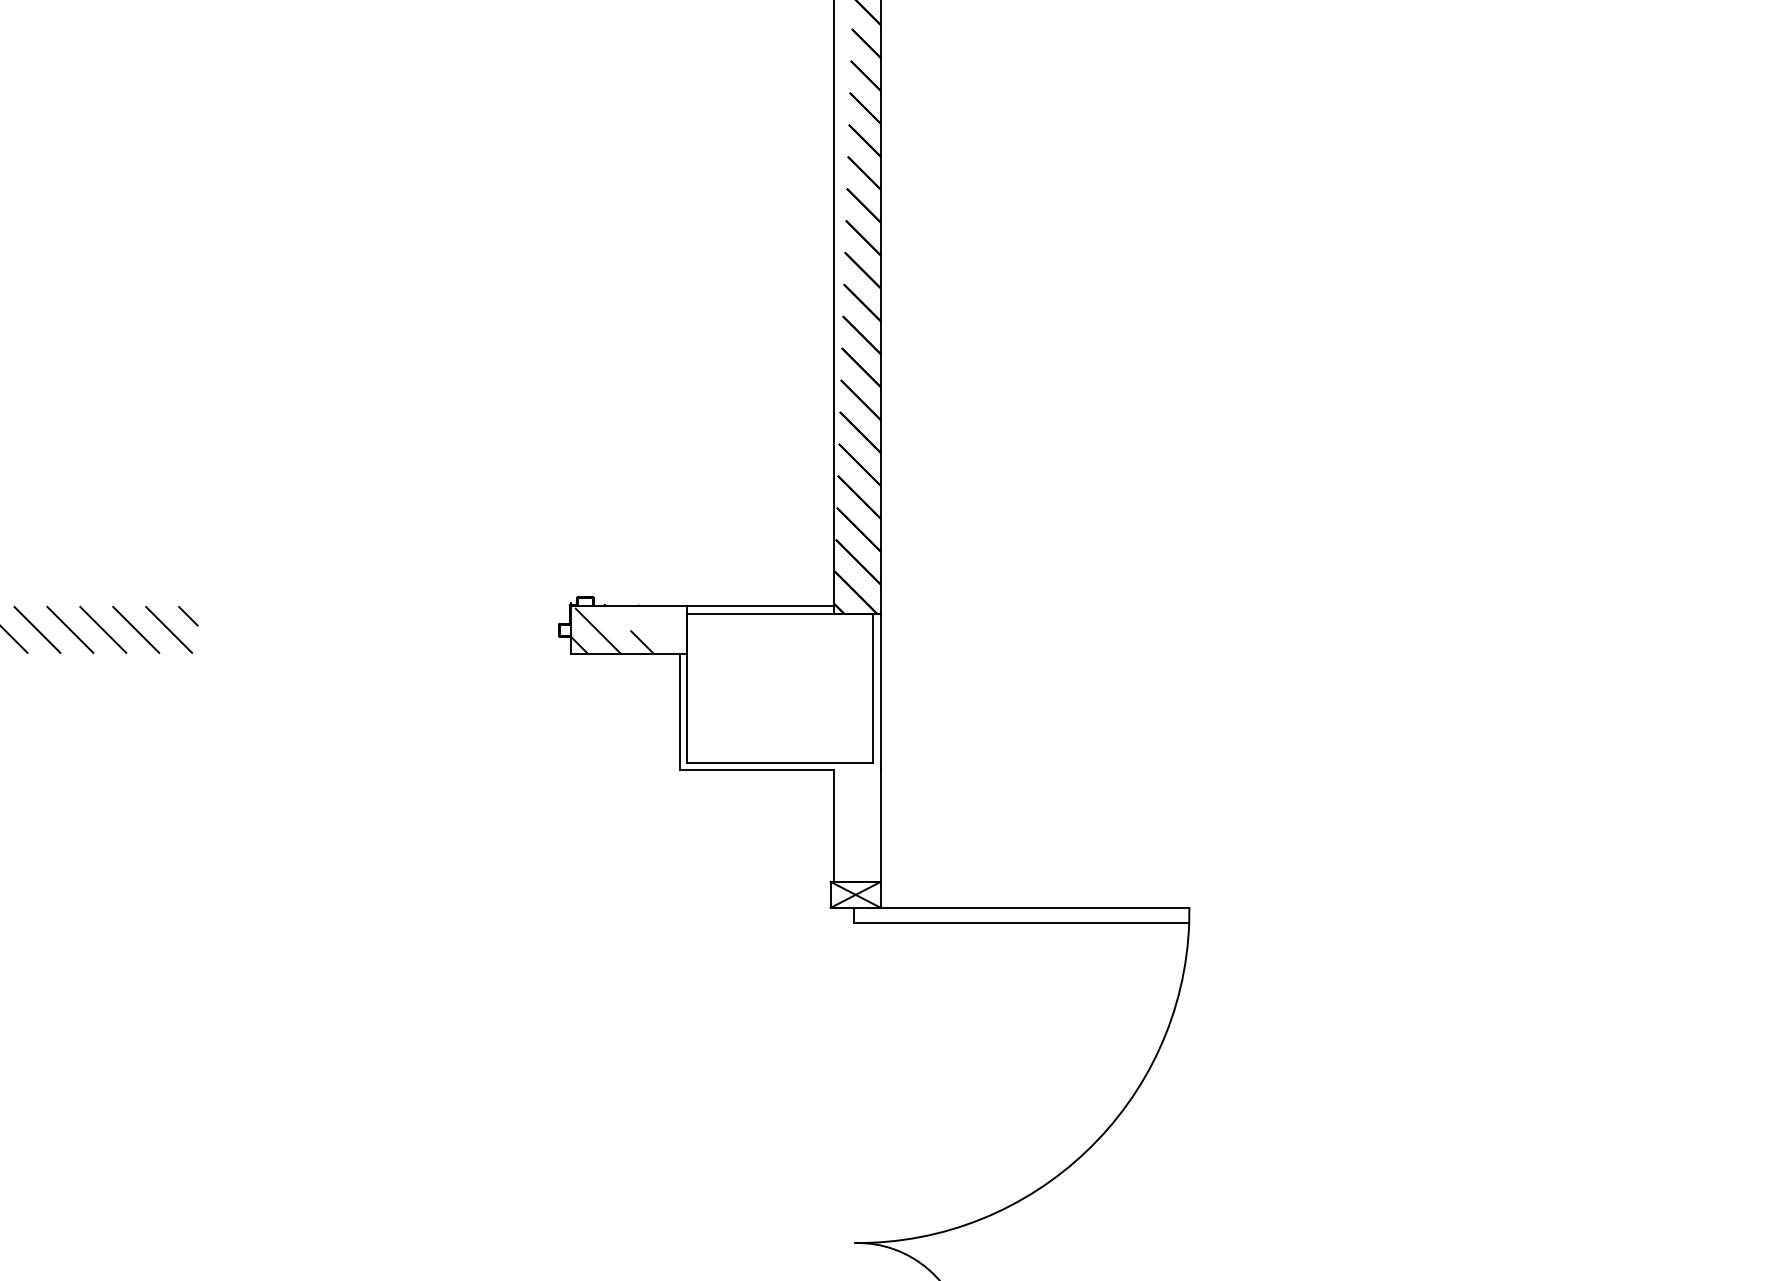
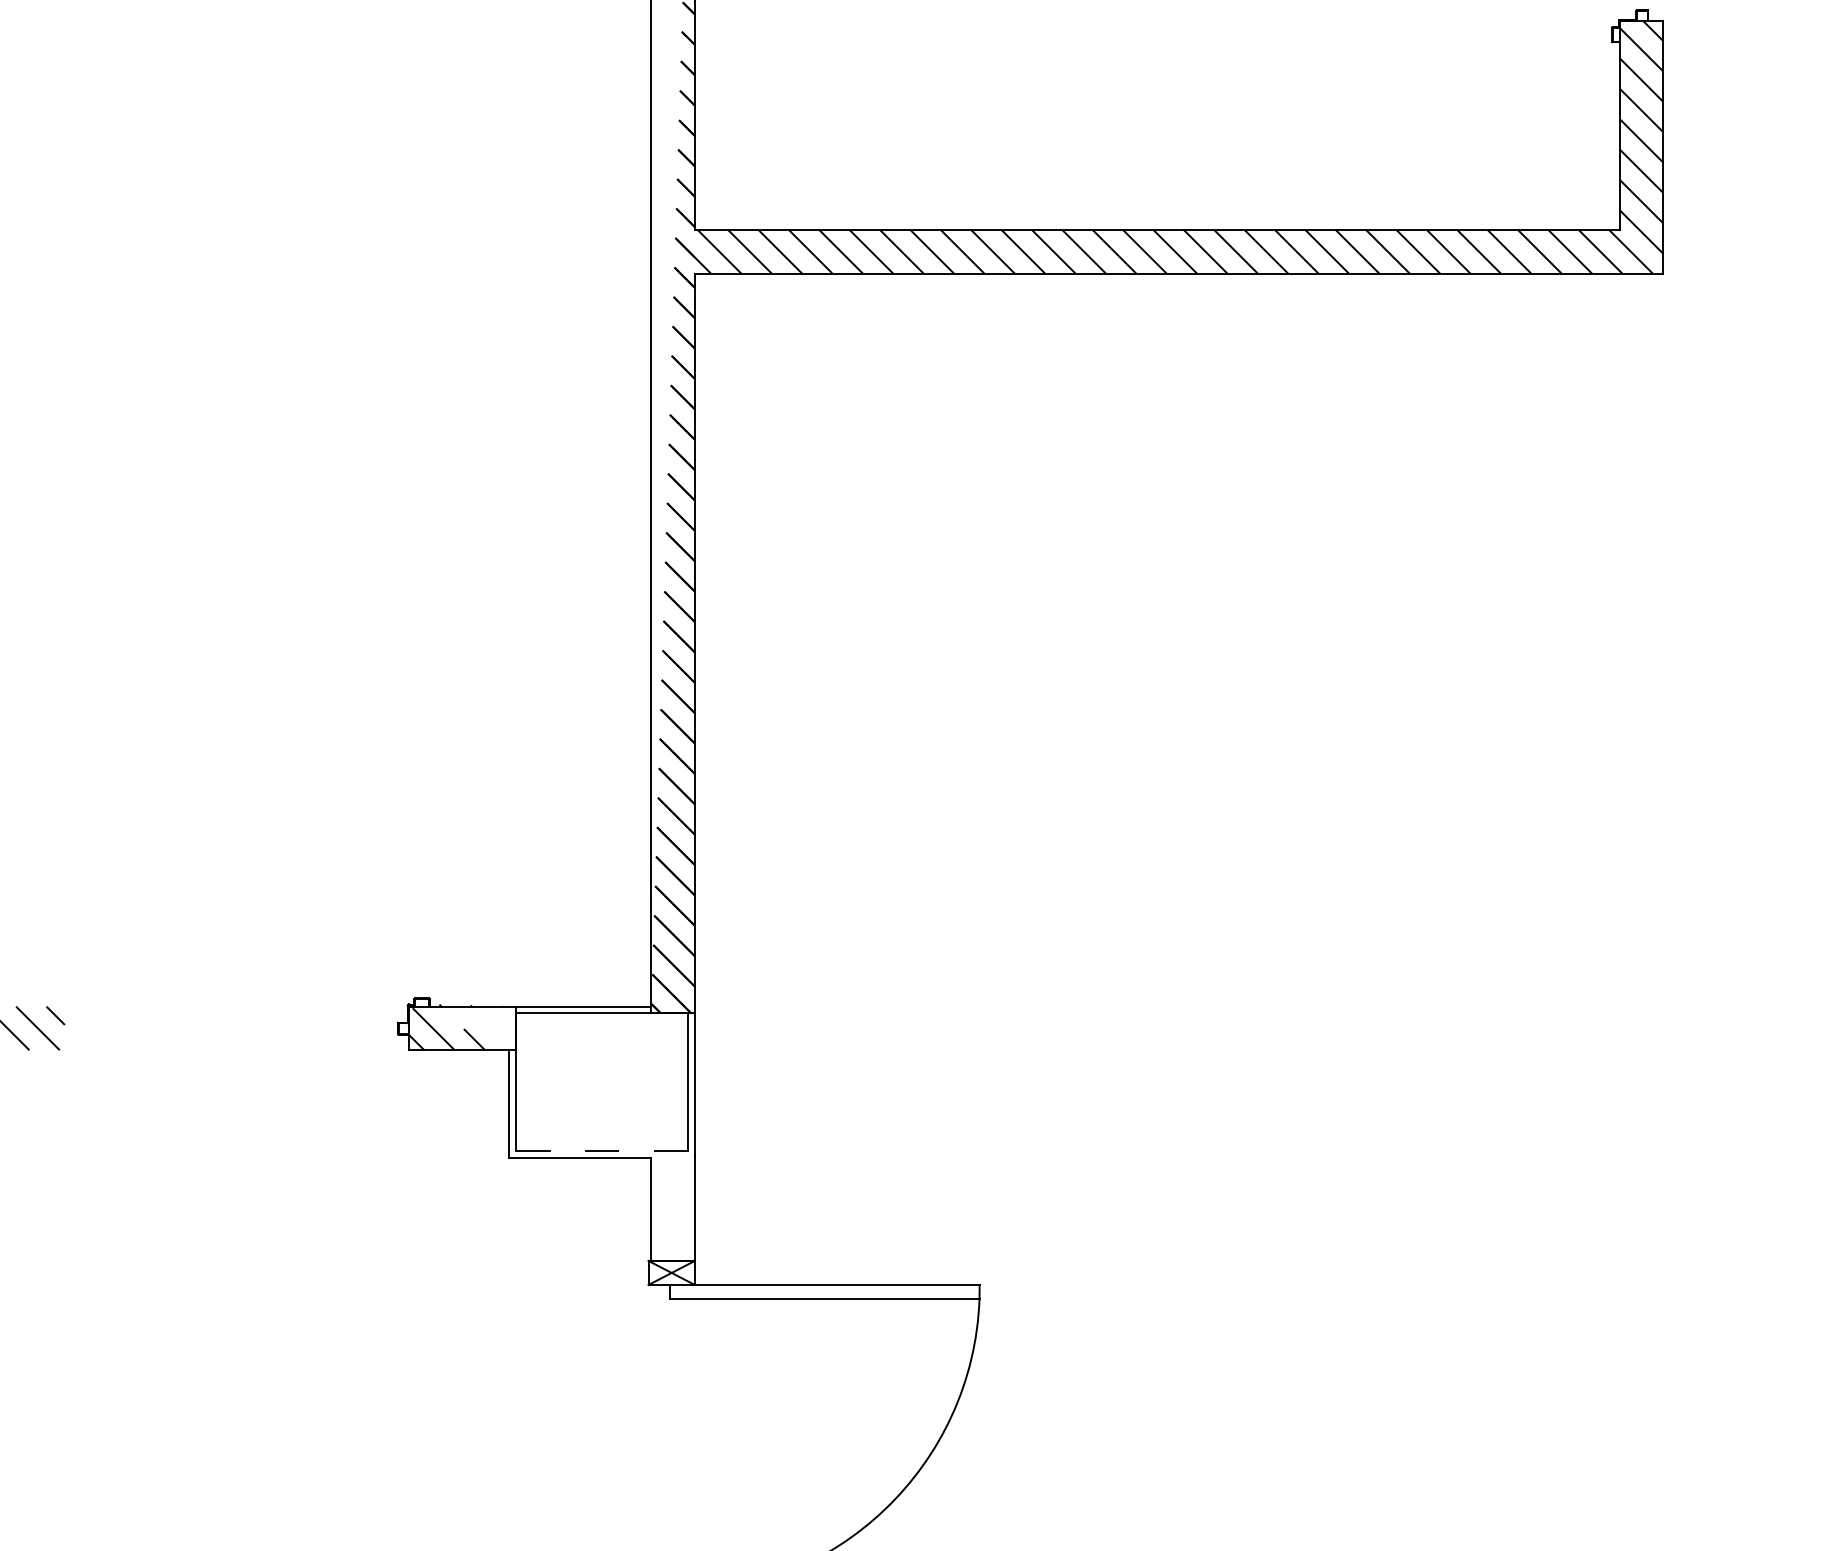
line: (780, 762) -> (602, 1150), solid -> dashed

